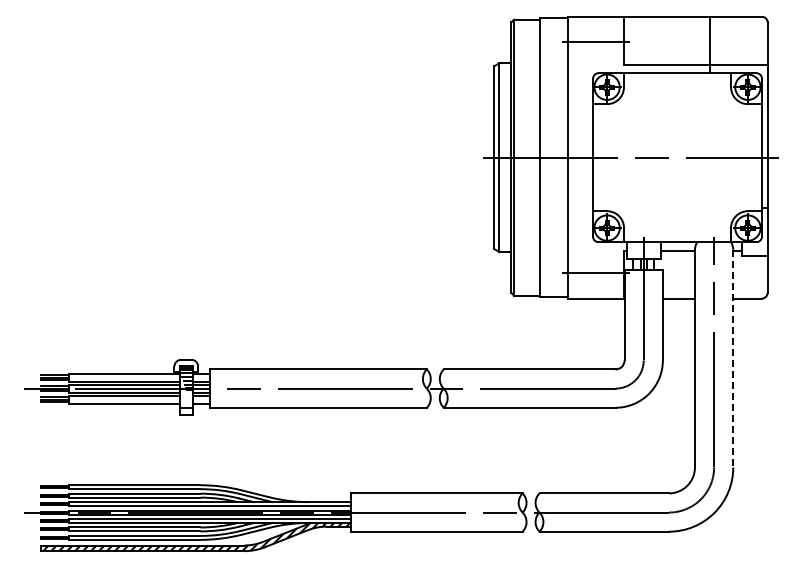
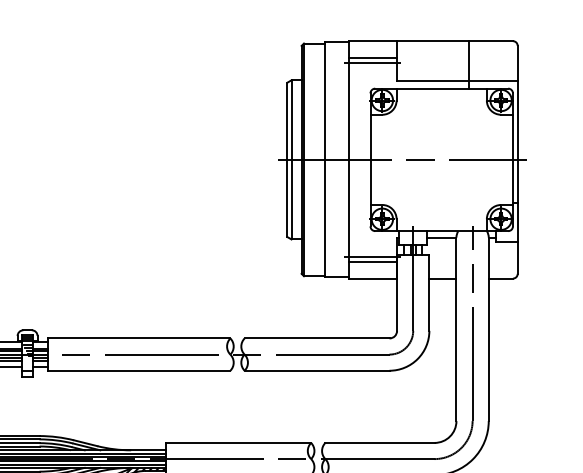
line: (595, 36) -> (372, 57), added
line: (595, 279) -> (372, 262), added
line: (733, 358) -> (488, 329), dashed -> solid

